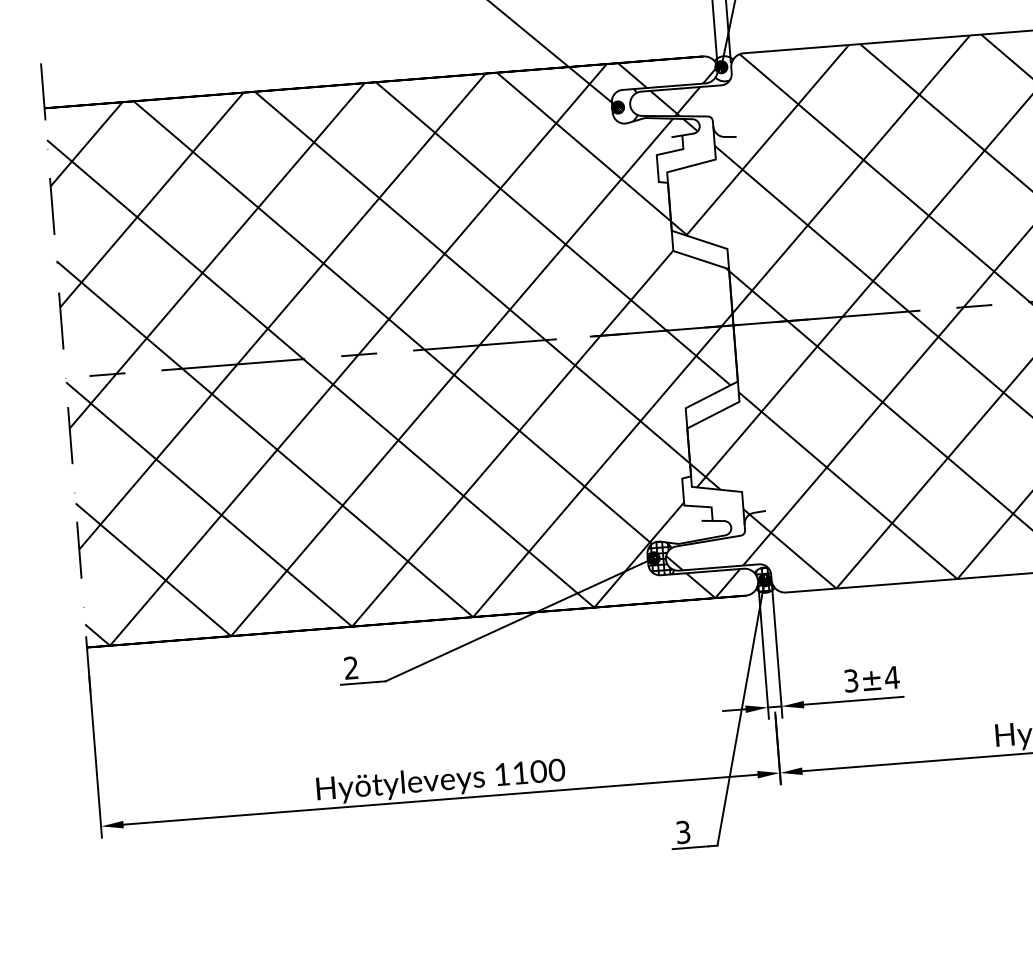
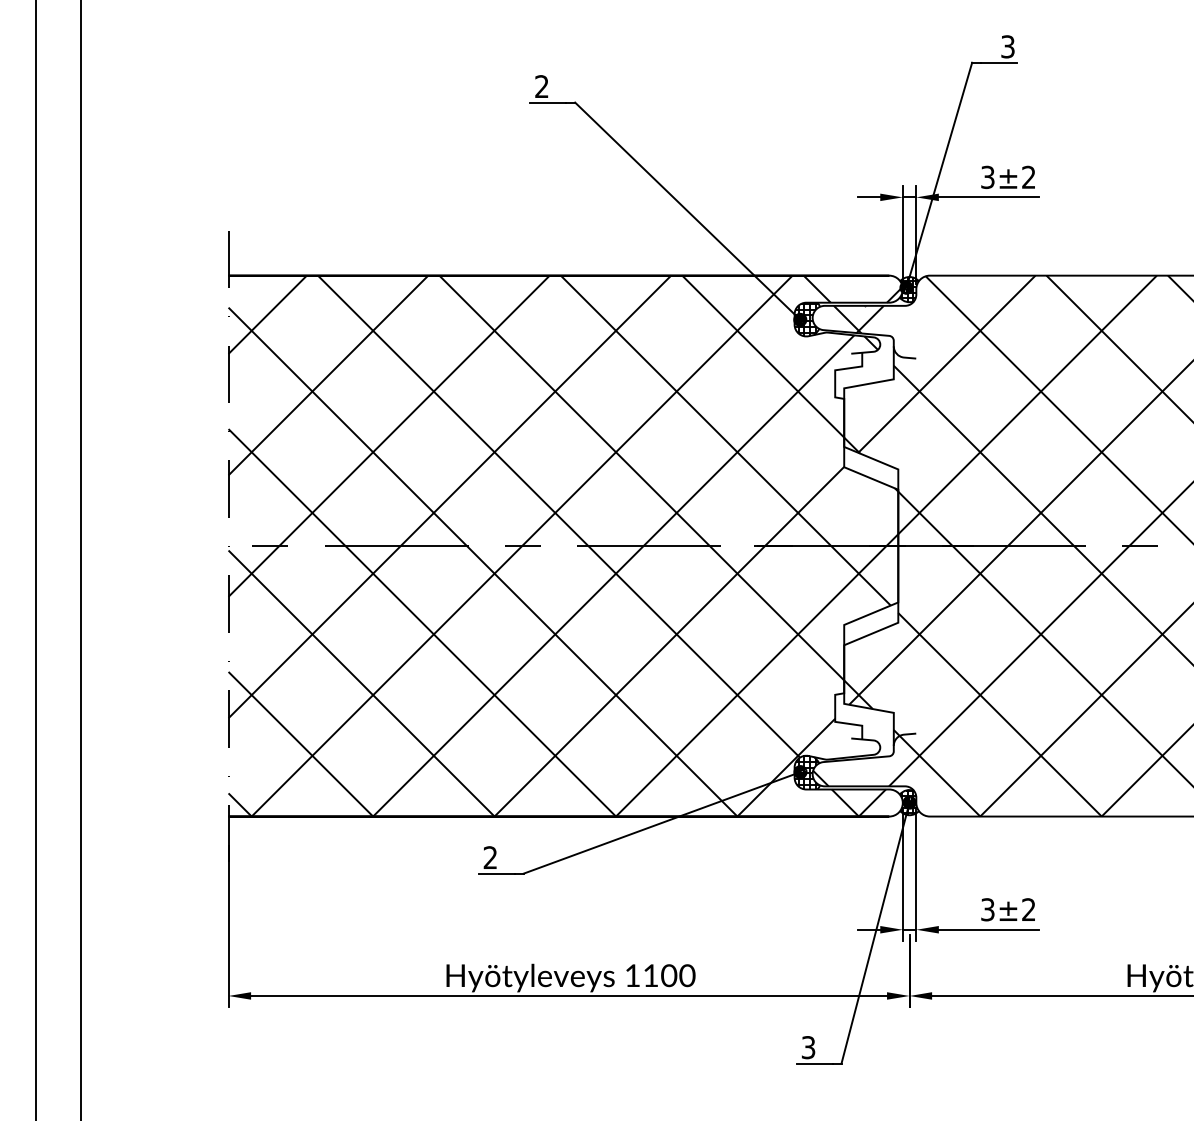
hatch: (724, 68) -> (909, 289), added
hatch: (624, 106) -> (806, 319), added
text: (891, 677) -> (1028, 909), 3±4 -> 3±2

